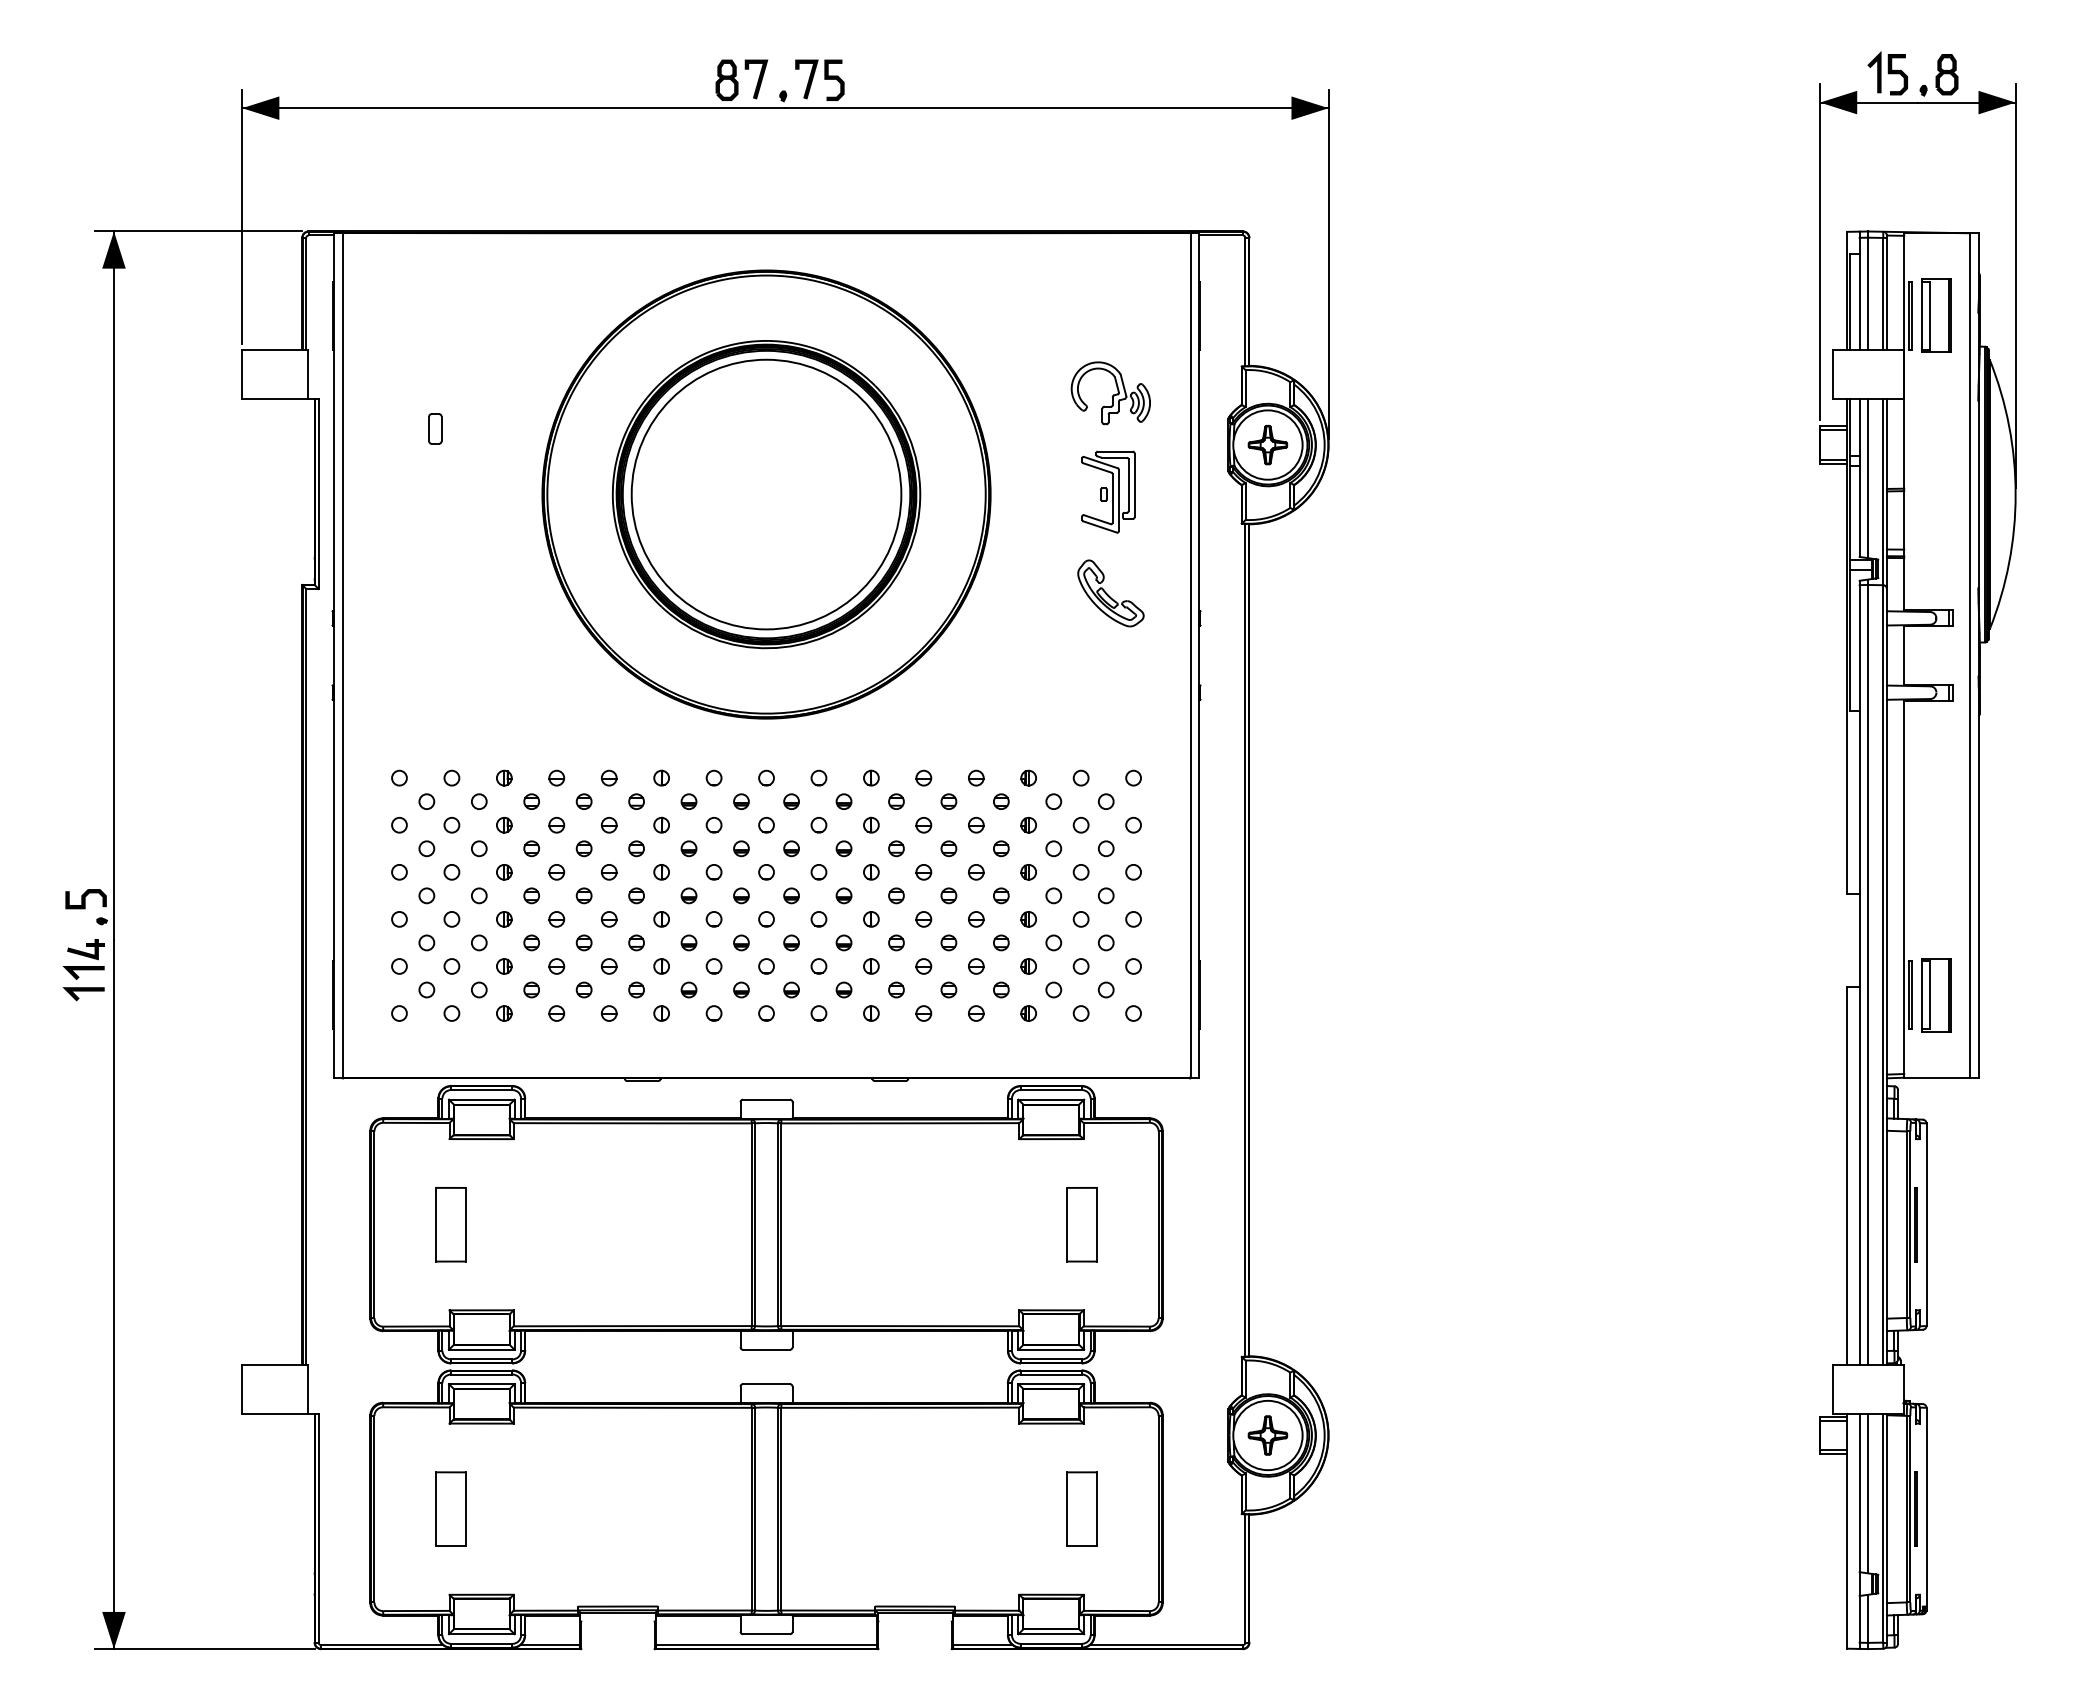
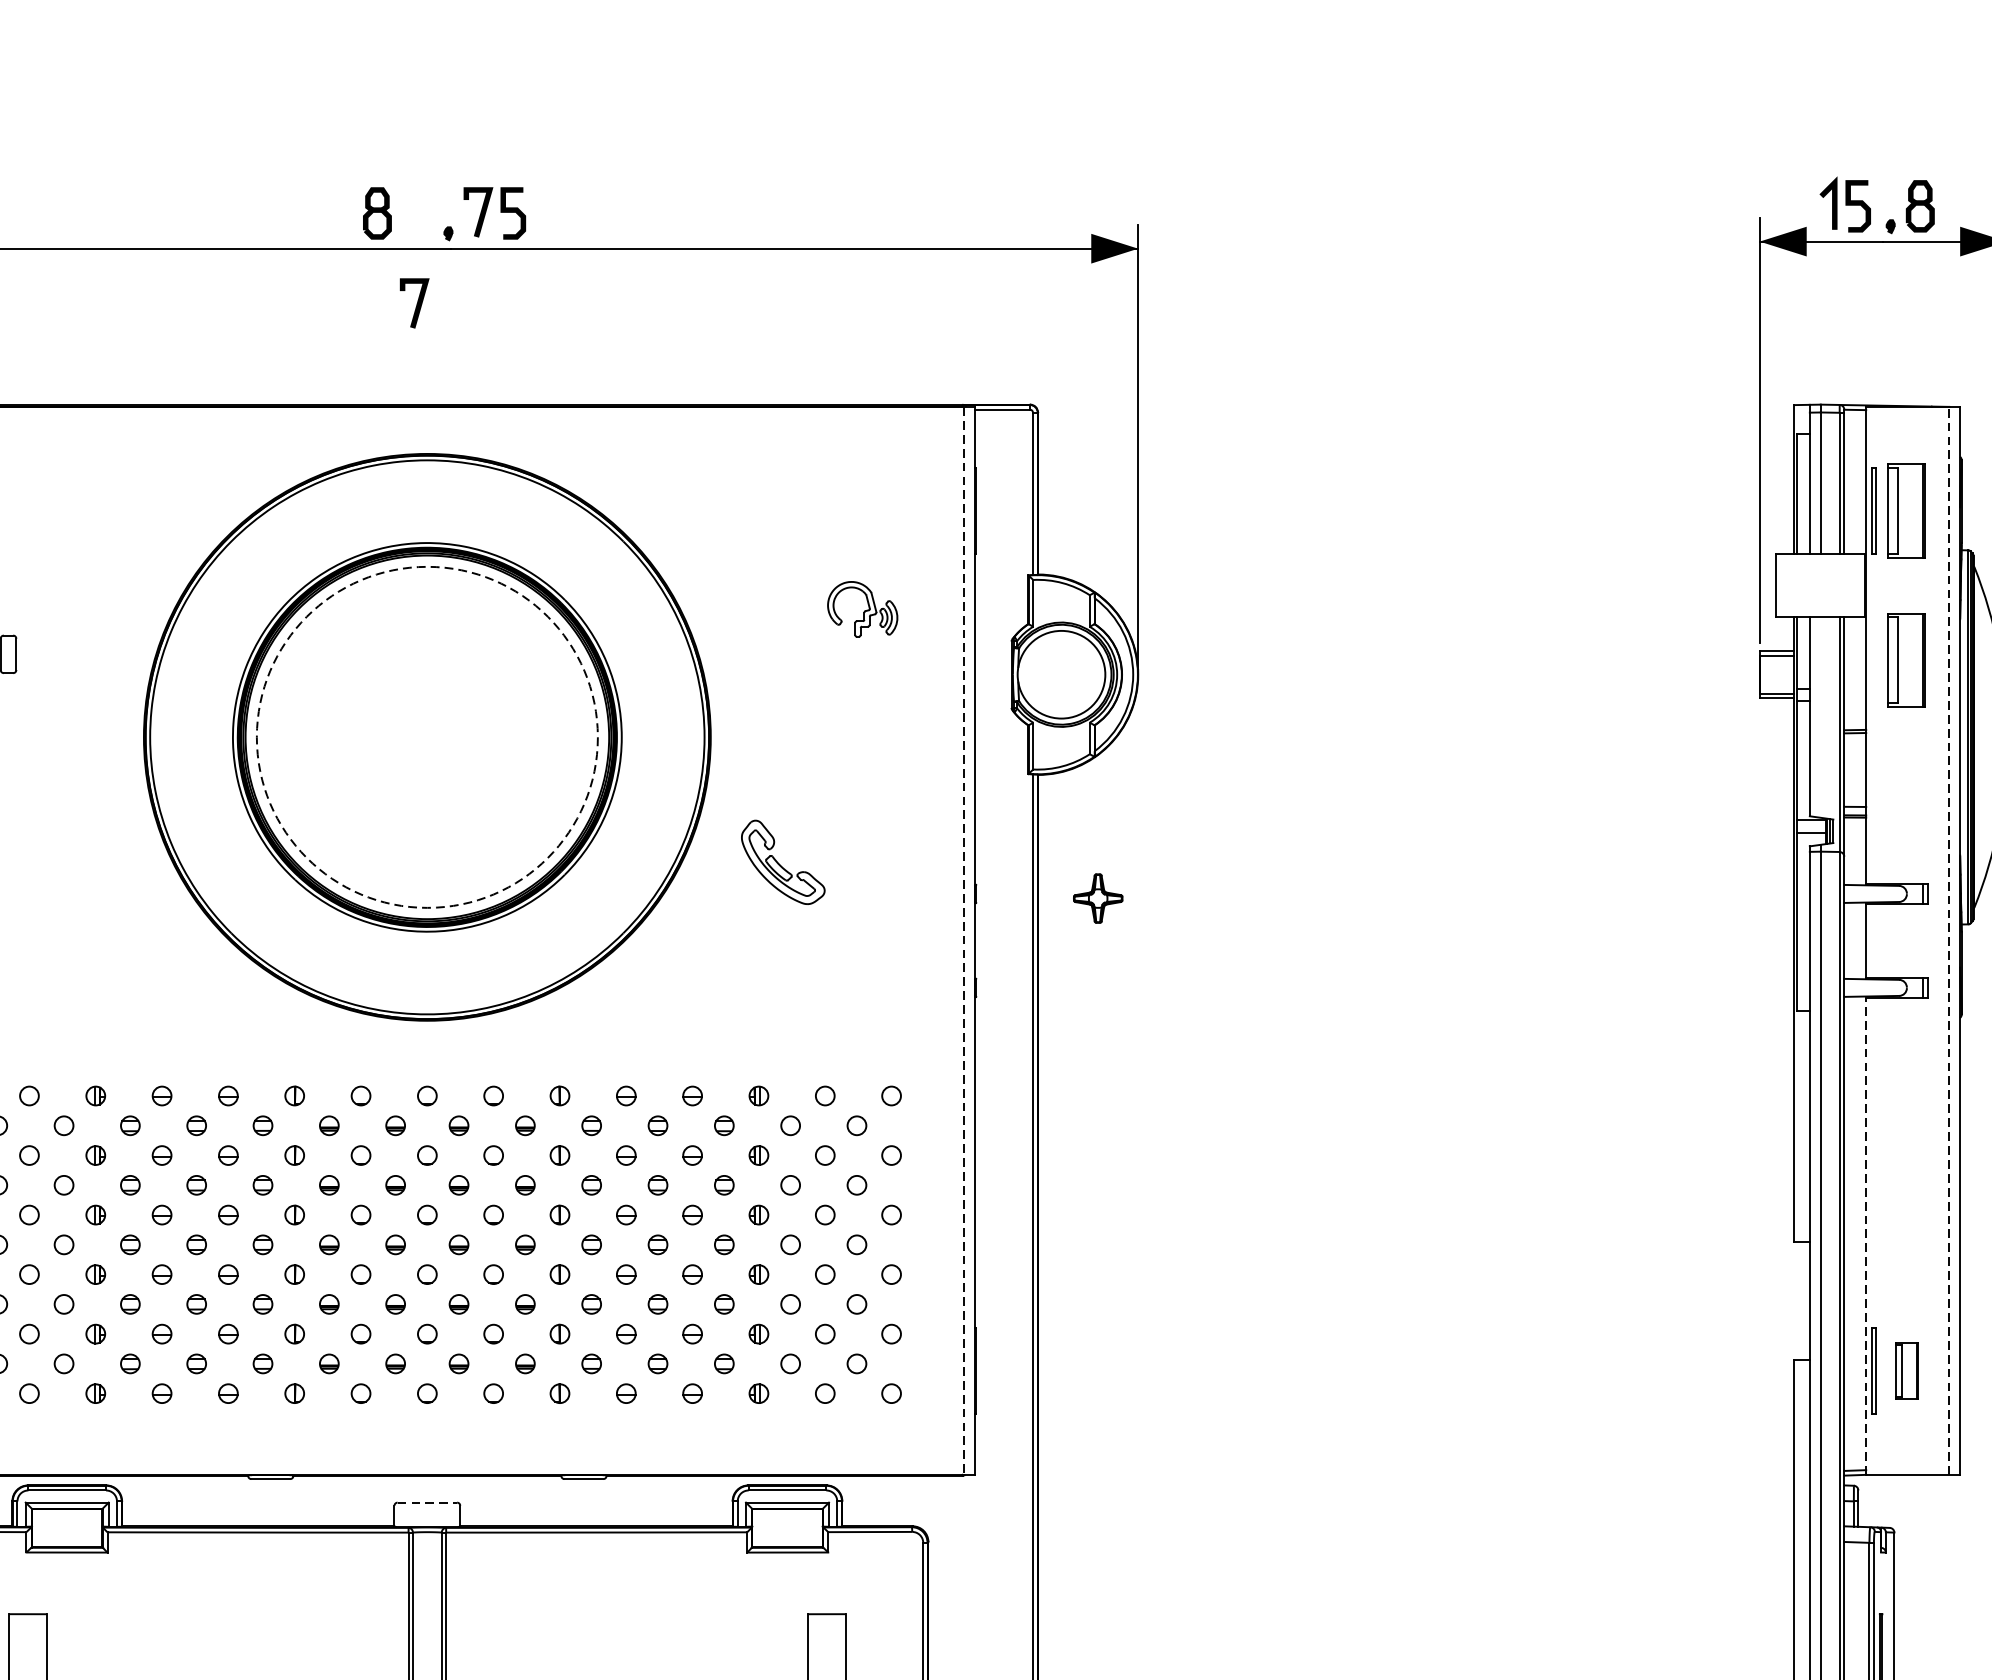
line: (758, 79) -> (417, 303), moved
part: (1110, 393) -> (862, 609), size x0.7
part: (1936, 433) -> (1907, 660), added
part: (1267, 444) -> (1097, 897), moved
line: (1868, 478) -> (1821, 717), removed
part: (1108, 491) -> (859, 733), removed
circle: (766, 494) -> (427, 737), solid -> dashed
part: (1110, 593) -> (782, 862), moved
line: (1969, 655) -> (1948, 940), solid -> dashed
line: (1190, 656) -> (963, 942), solid -> dashed
line: (1904, 888) -> (1866, 1235), solid -> dashed
part: (1936, 995) -> (1907, 1370), size x0.6
line: (766, 1099) -> (427, 1502), solid -> dashed

